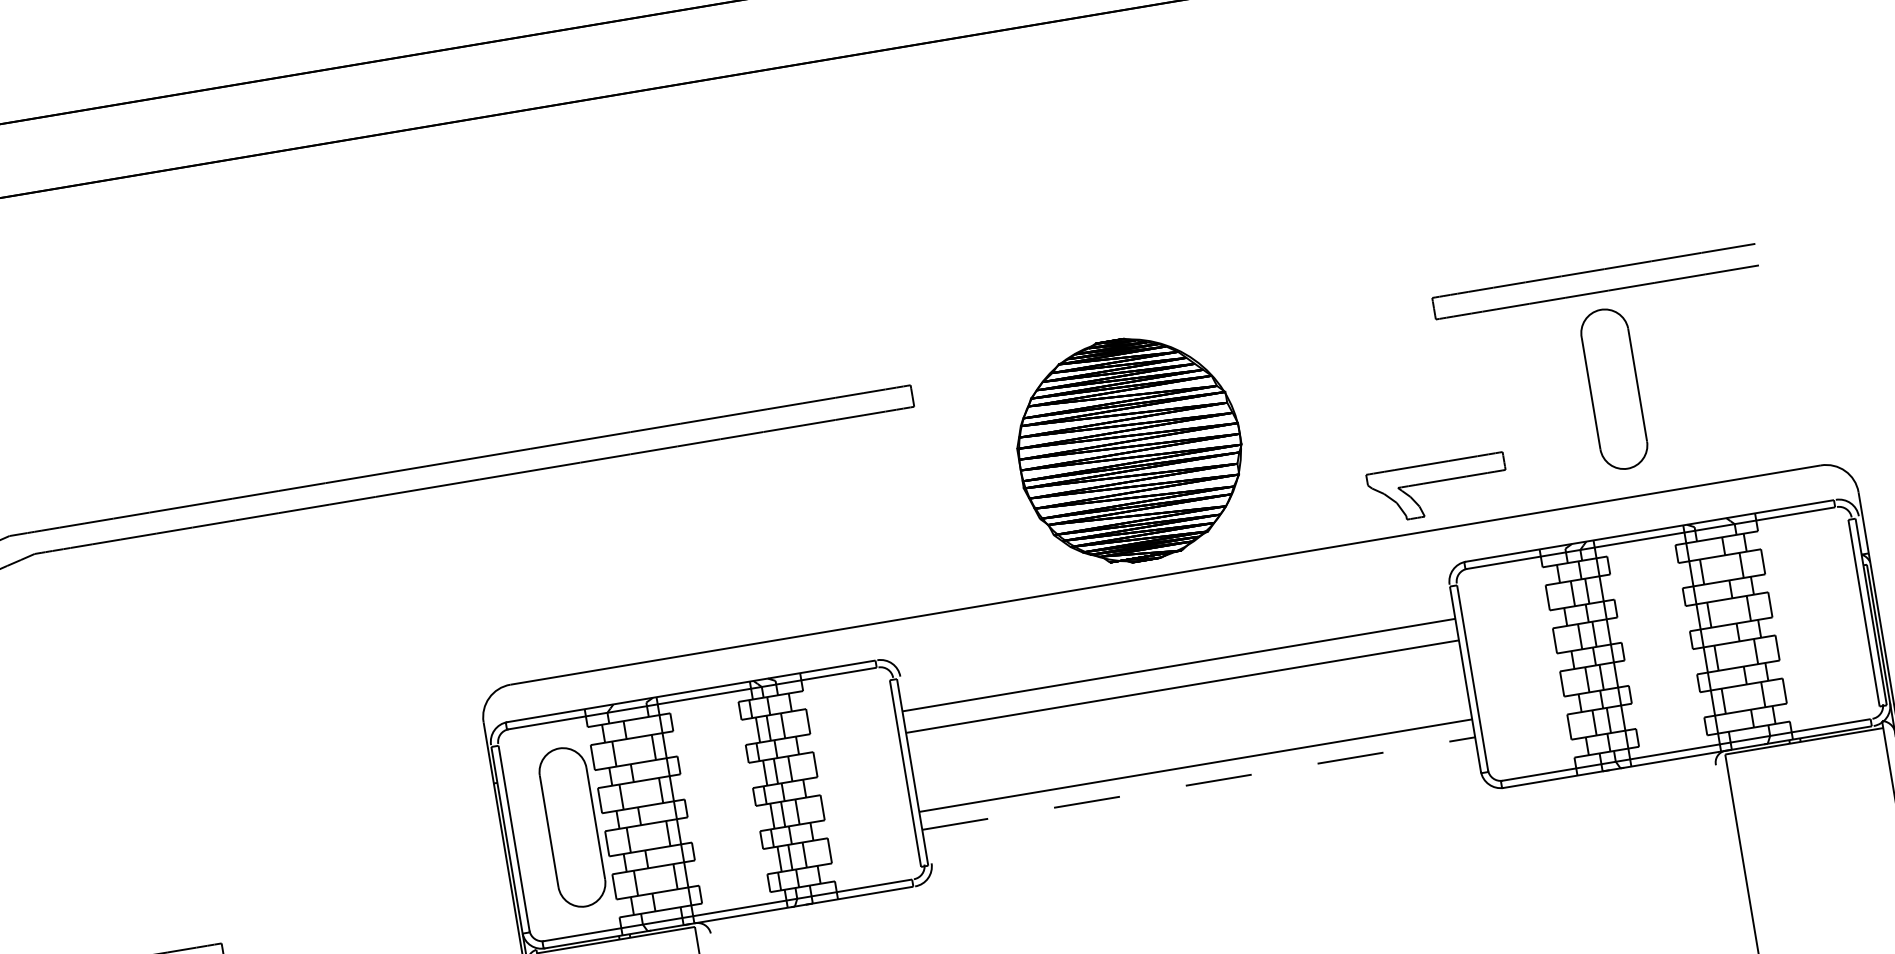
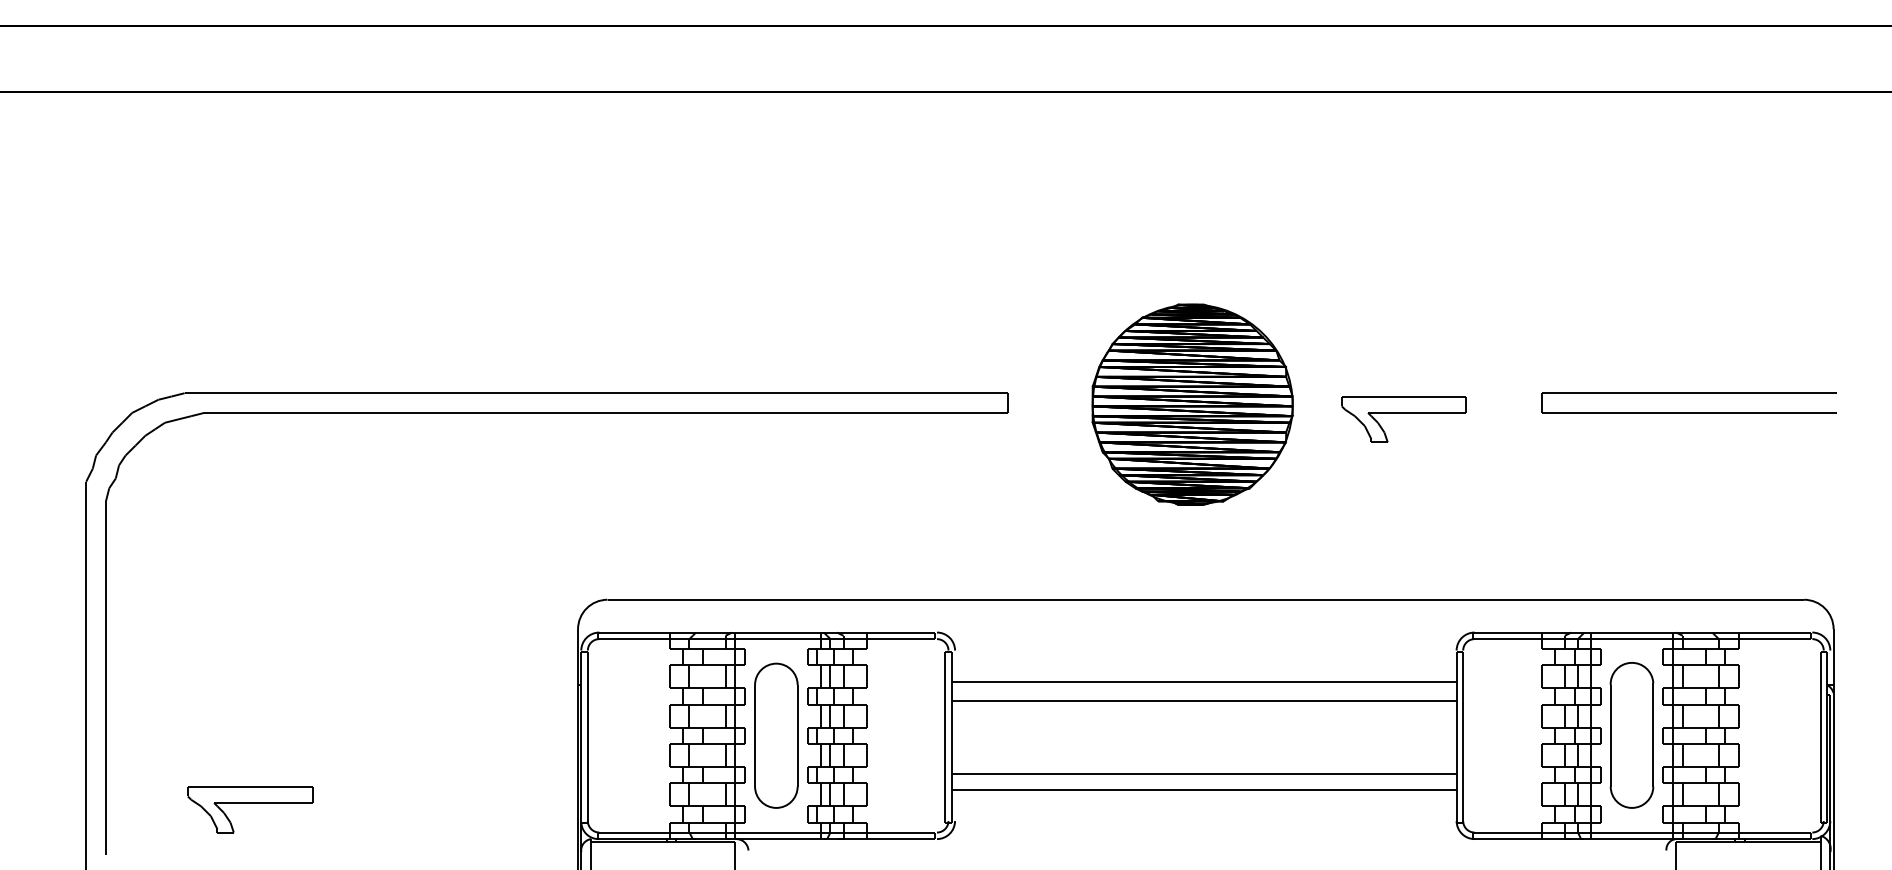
part: (1592, 271) -> (1688, 393), moved
part: (1613, 389) -> (1631, 735), moved
part: (1129, 450) -> (1192, 404), moved
part: (1437, 488) -> (1403, 419), moved
line: (1199, 783) -> (1204, 789), dashed -> solid
part: (572, 827) -> (776, 735), moved

